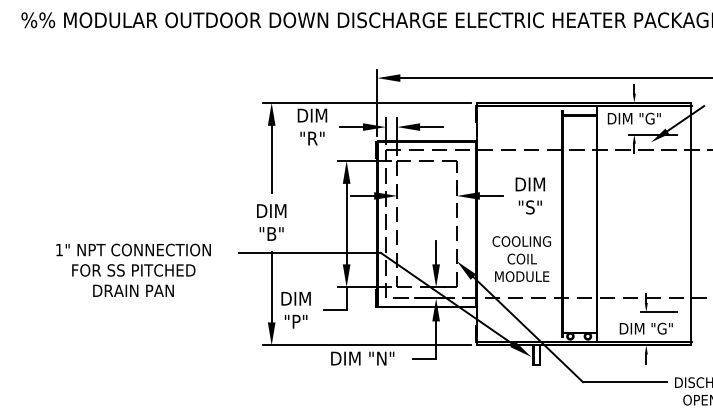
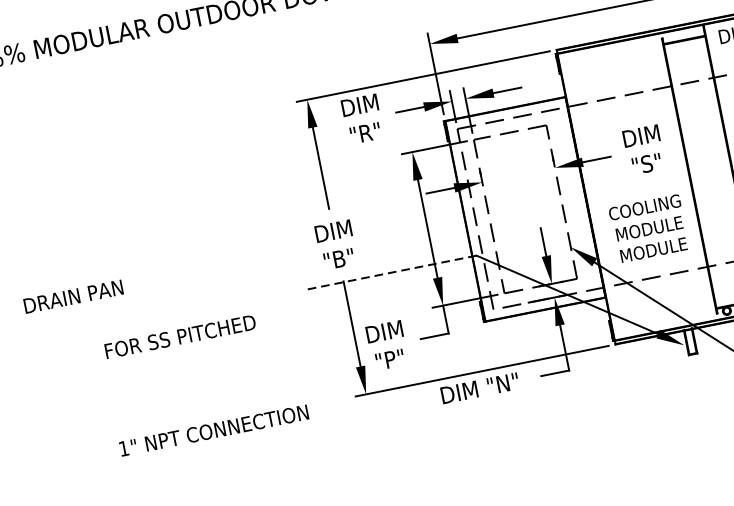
text: (133, 249) -> (213, 430), moved
line: (309, 253) -> (389, 273), solid -> dashed
text: (522, 258) -> (649, 227), COIL -> MODULE
text: (133, 290) -> (73, 296), moved

